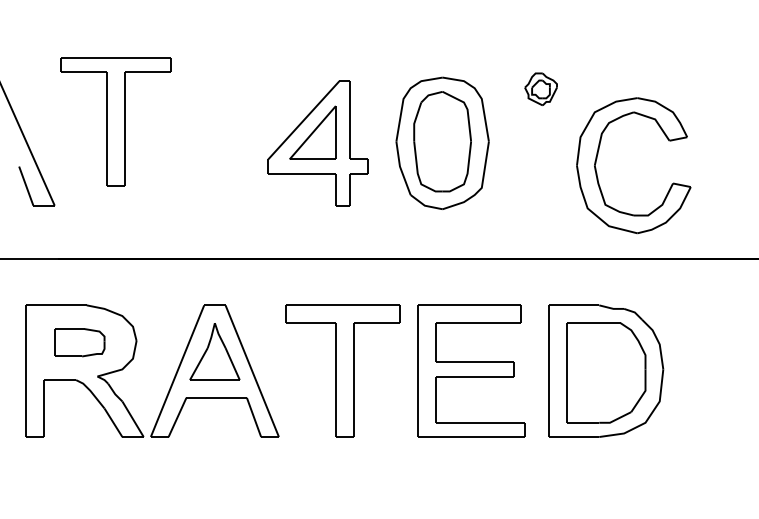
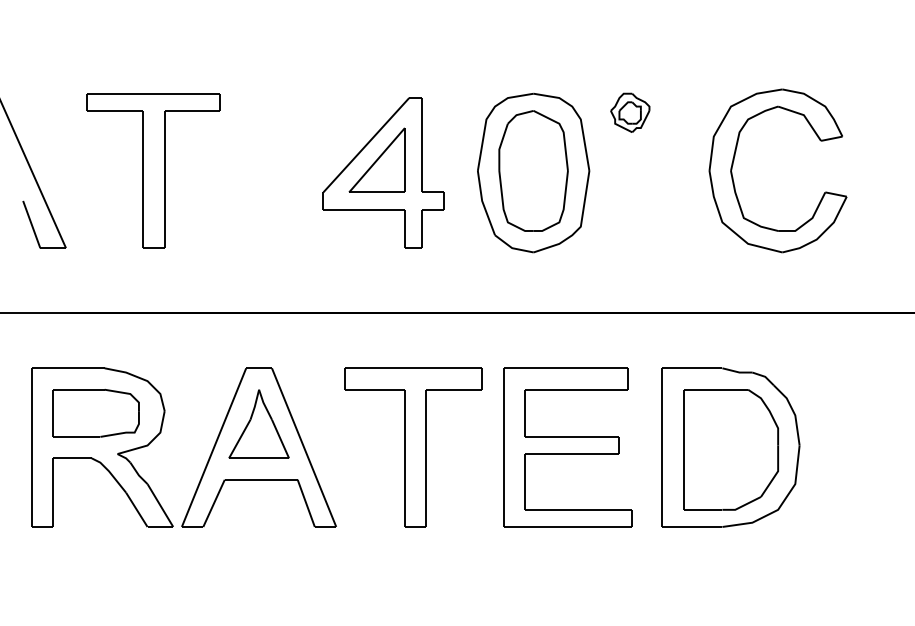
part: (541, 89) -> (630, 112), moved
part: (115, 121) -> (153, 170), moved
part: (597, 157) -> (734, 160), moved
part: (79, 342) -> (95, 413), size x1.43

